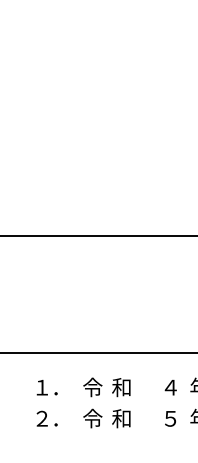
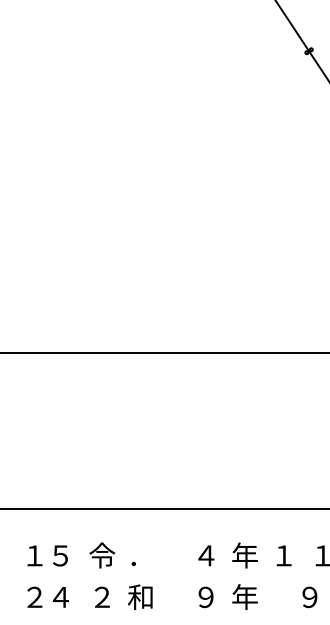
text: (60, 387) -> (59, 555), ． -> ５
text: (121, 387) -> (140, 555), 和 -> ．
text: (60, 418) -> (59, 597), ． -> ４
text: (92, 418) -> (102, 596), 令 -> ２
text: (170, 418) -> (205, 596), ５ -> ９

